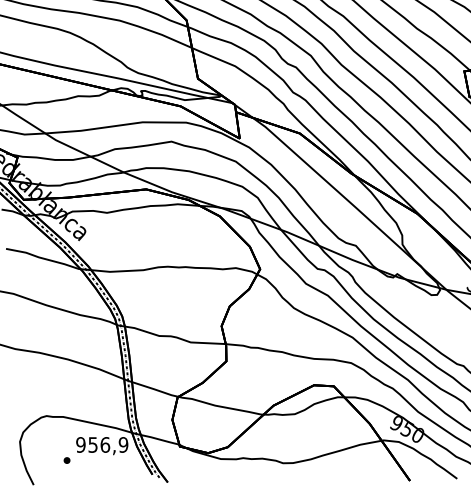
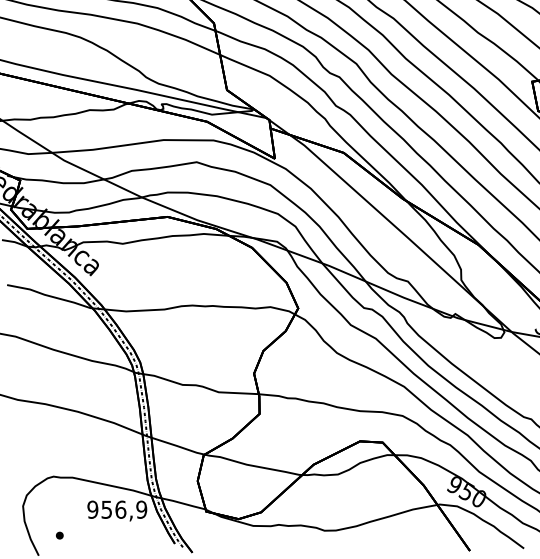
part: (66, 460) -> (59, 535), moved

